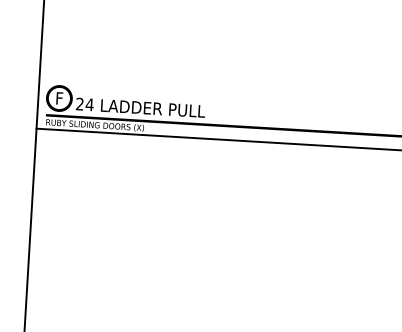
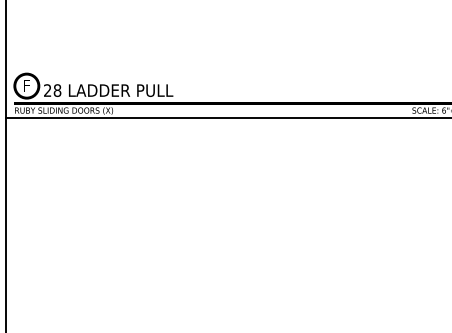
text: (89, 104) -> (57, 90), 24 -> 28

